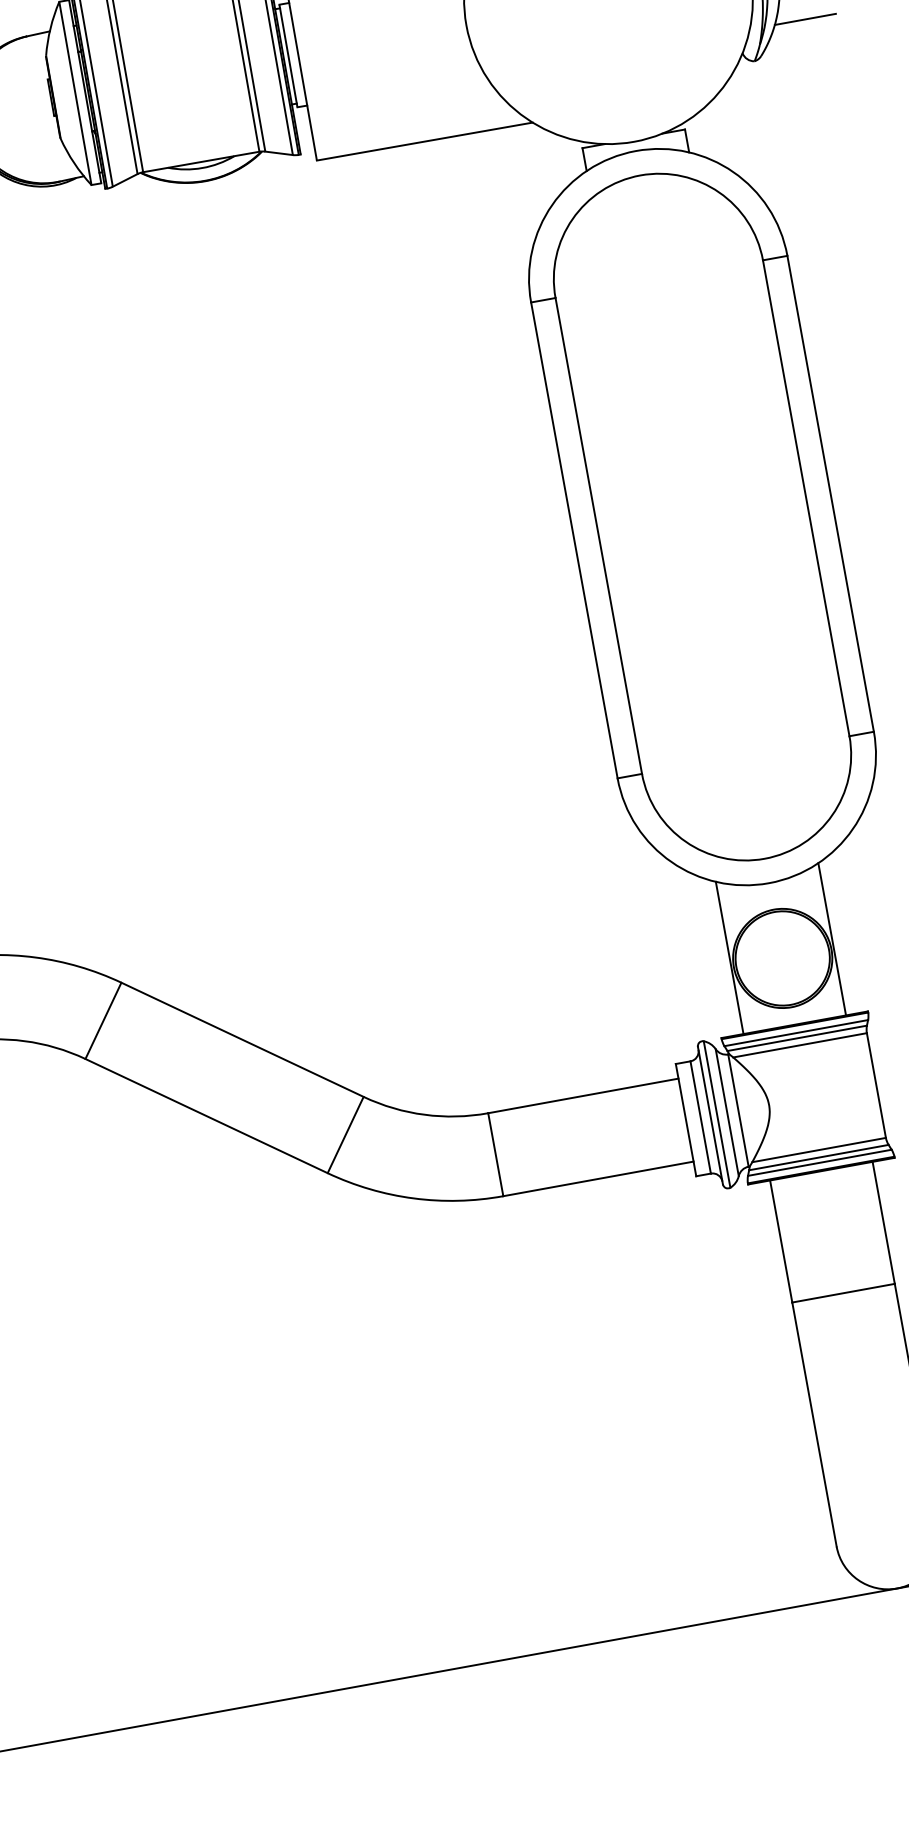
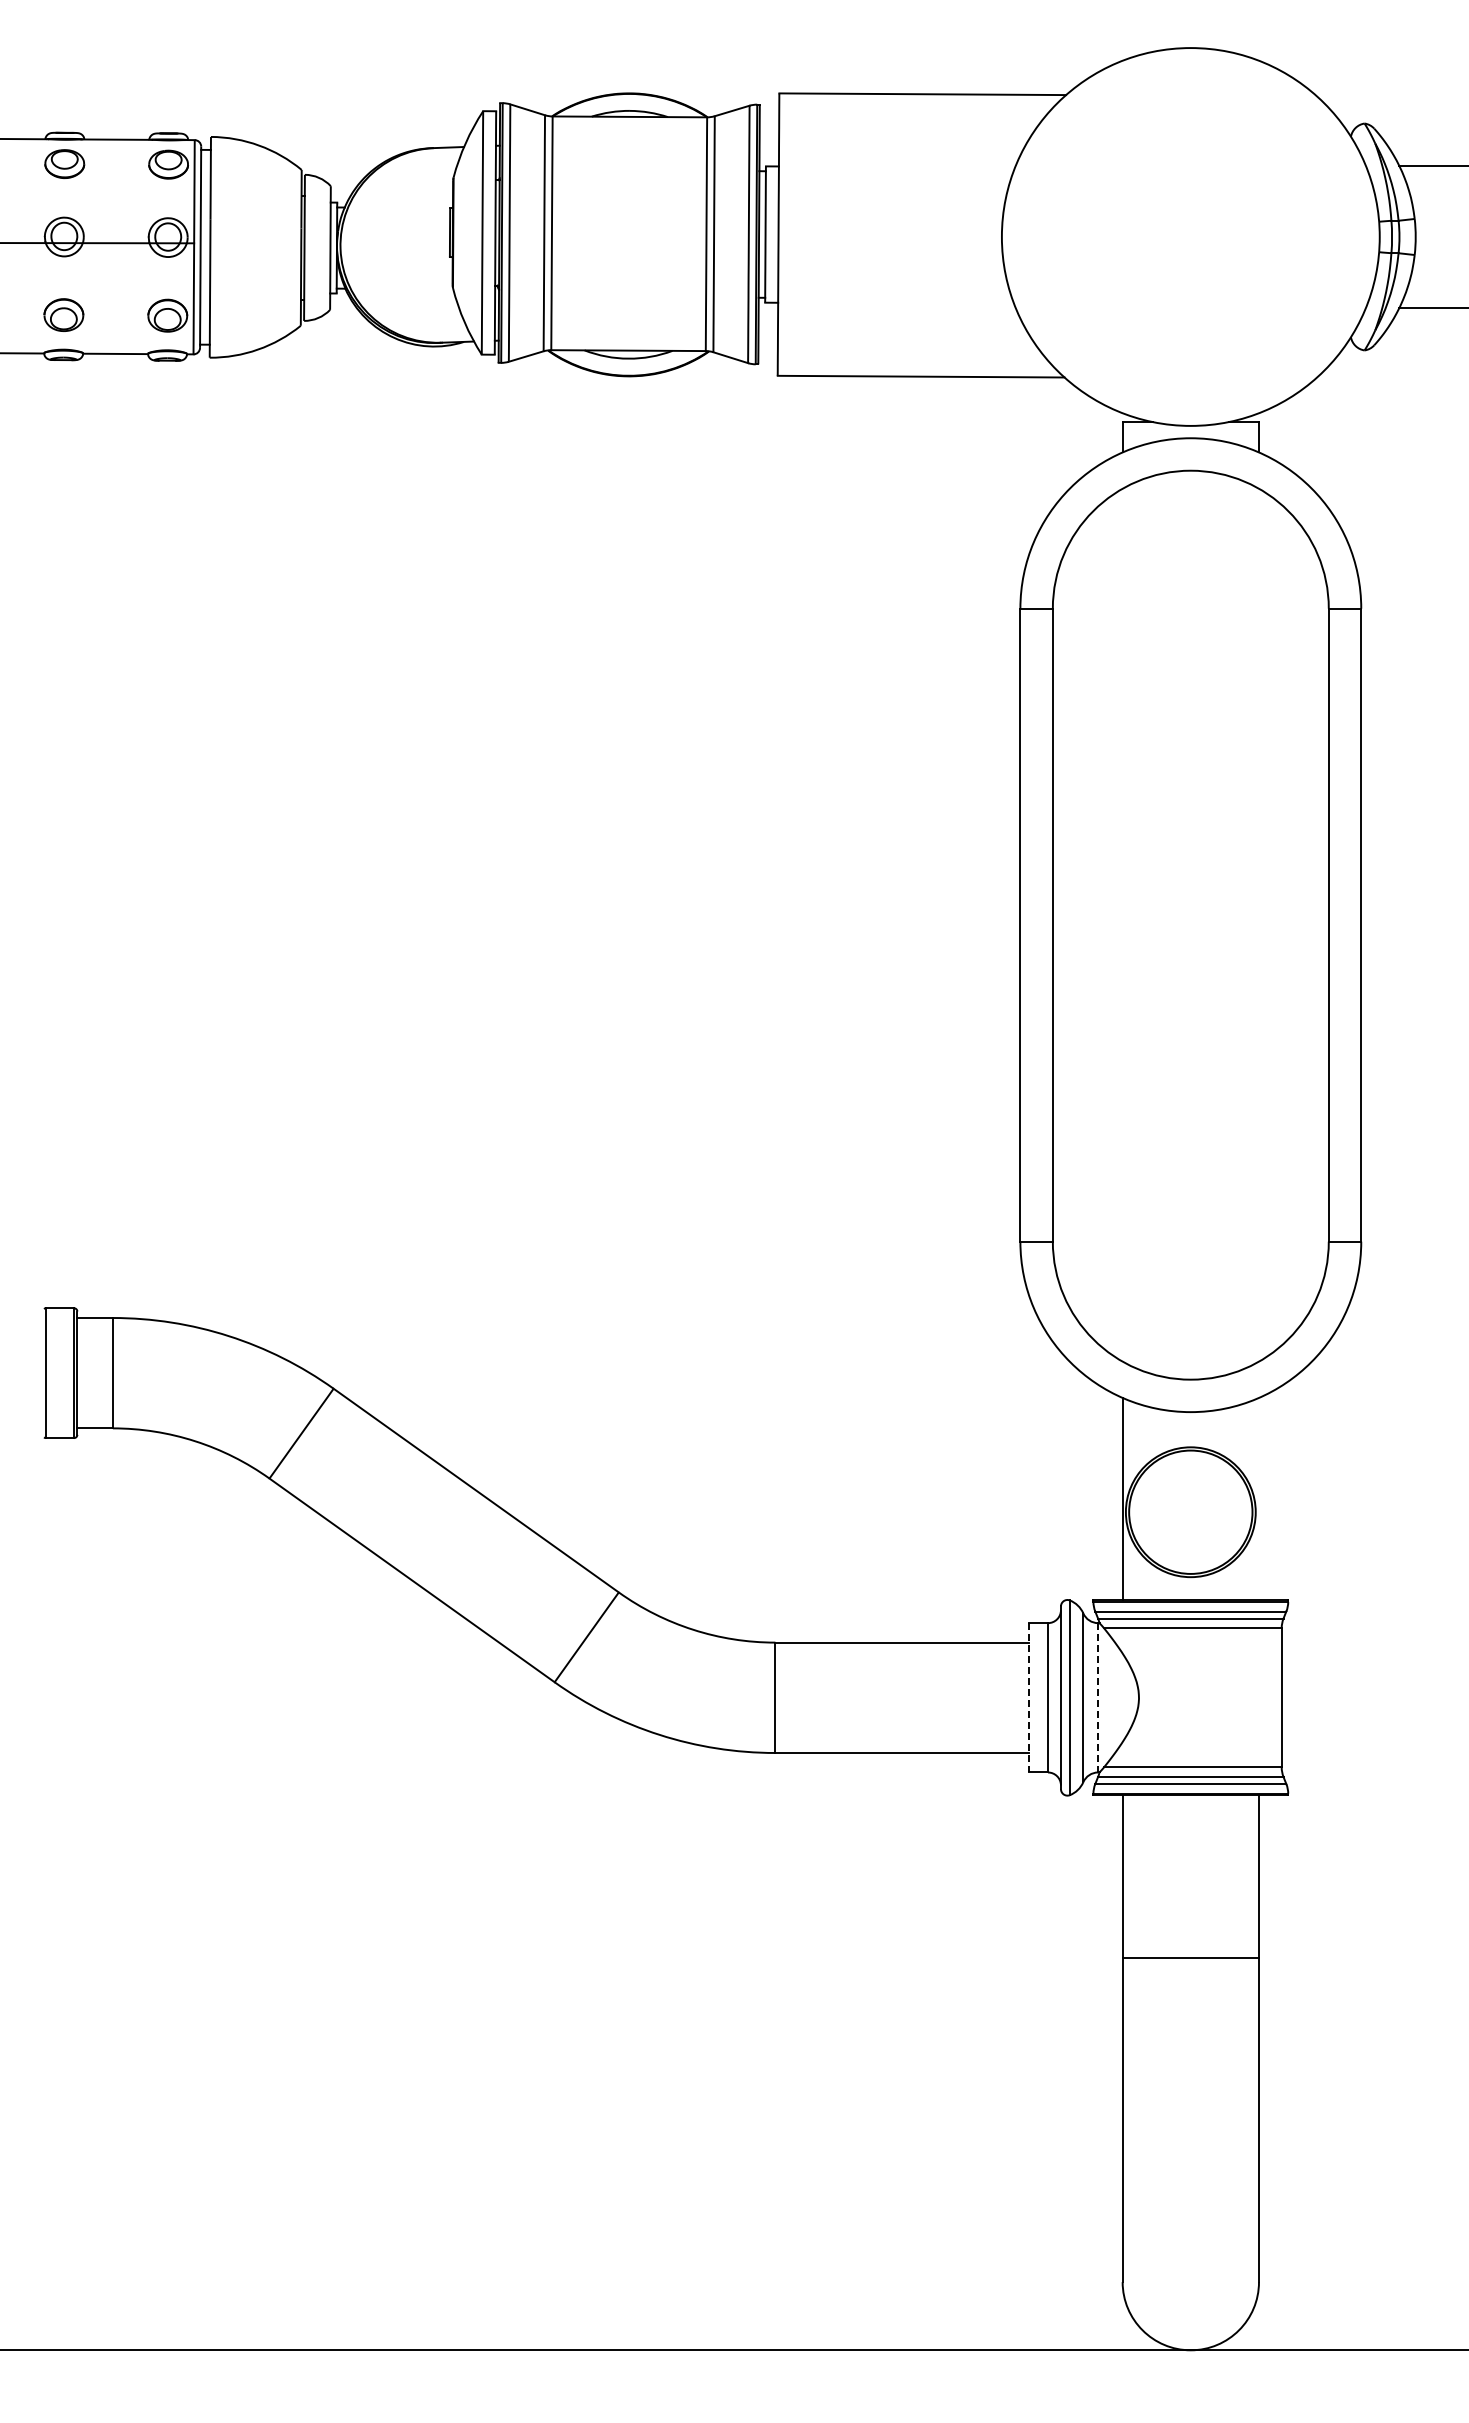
line: (831, 938) -> (1258, 1498), removed
line: (738, 1110) -> (1098, 1697), solid -> dashed
line: (685, 1119) -> (1028, 1697), solid -> dashed

